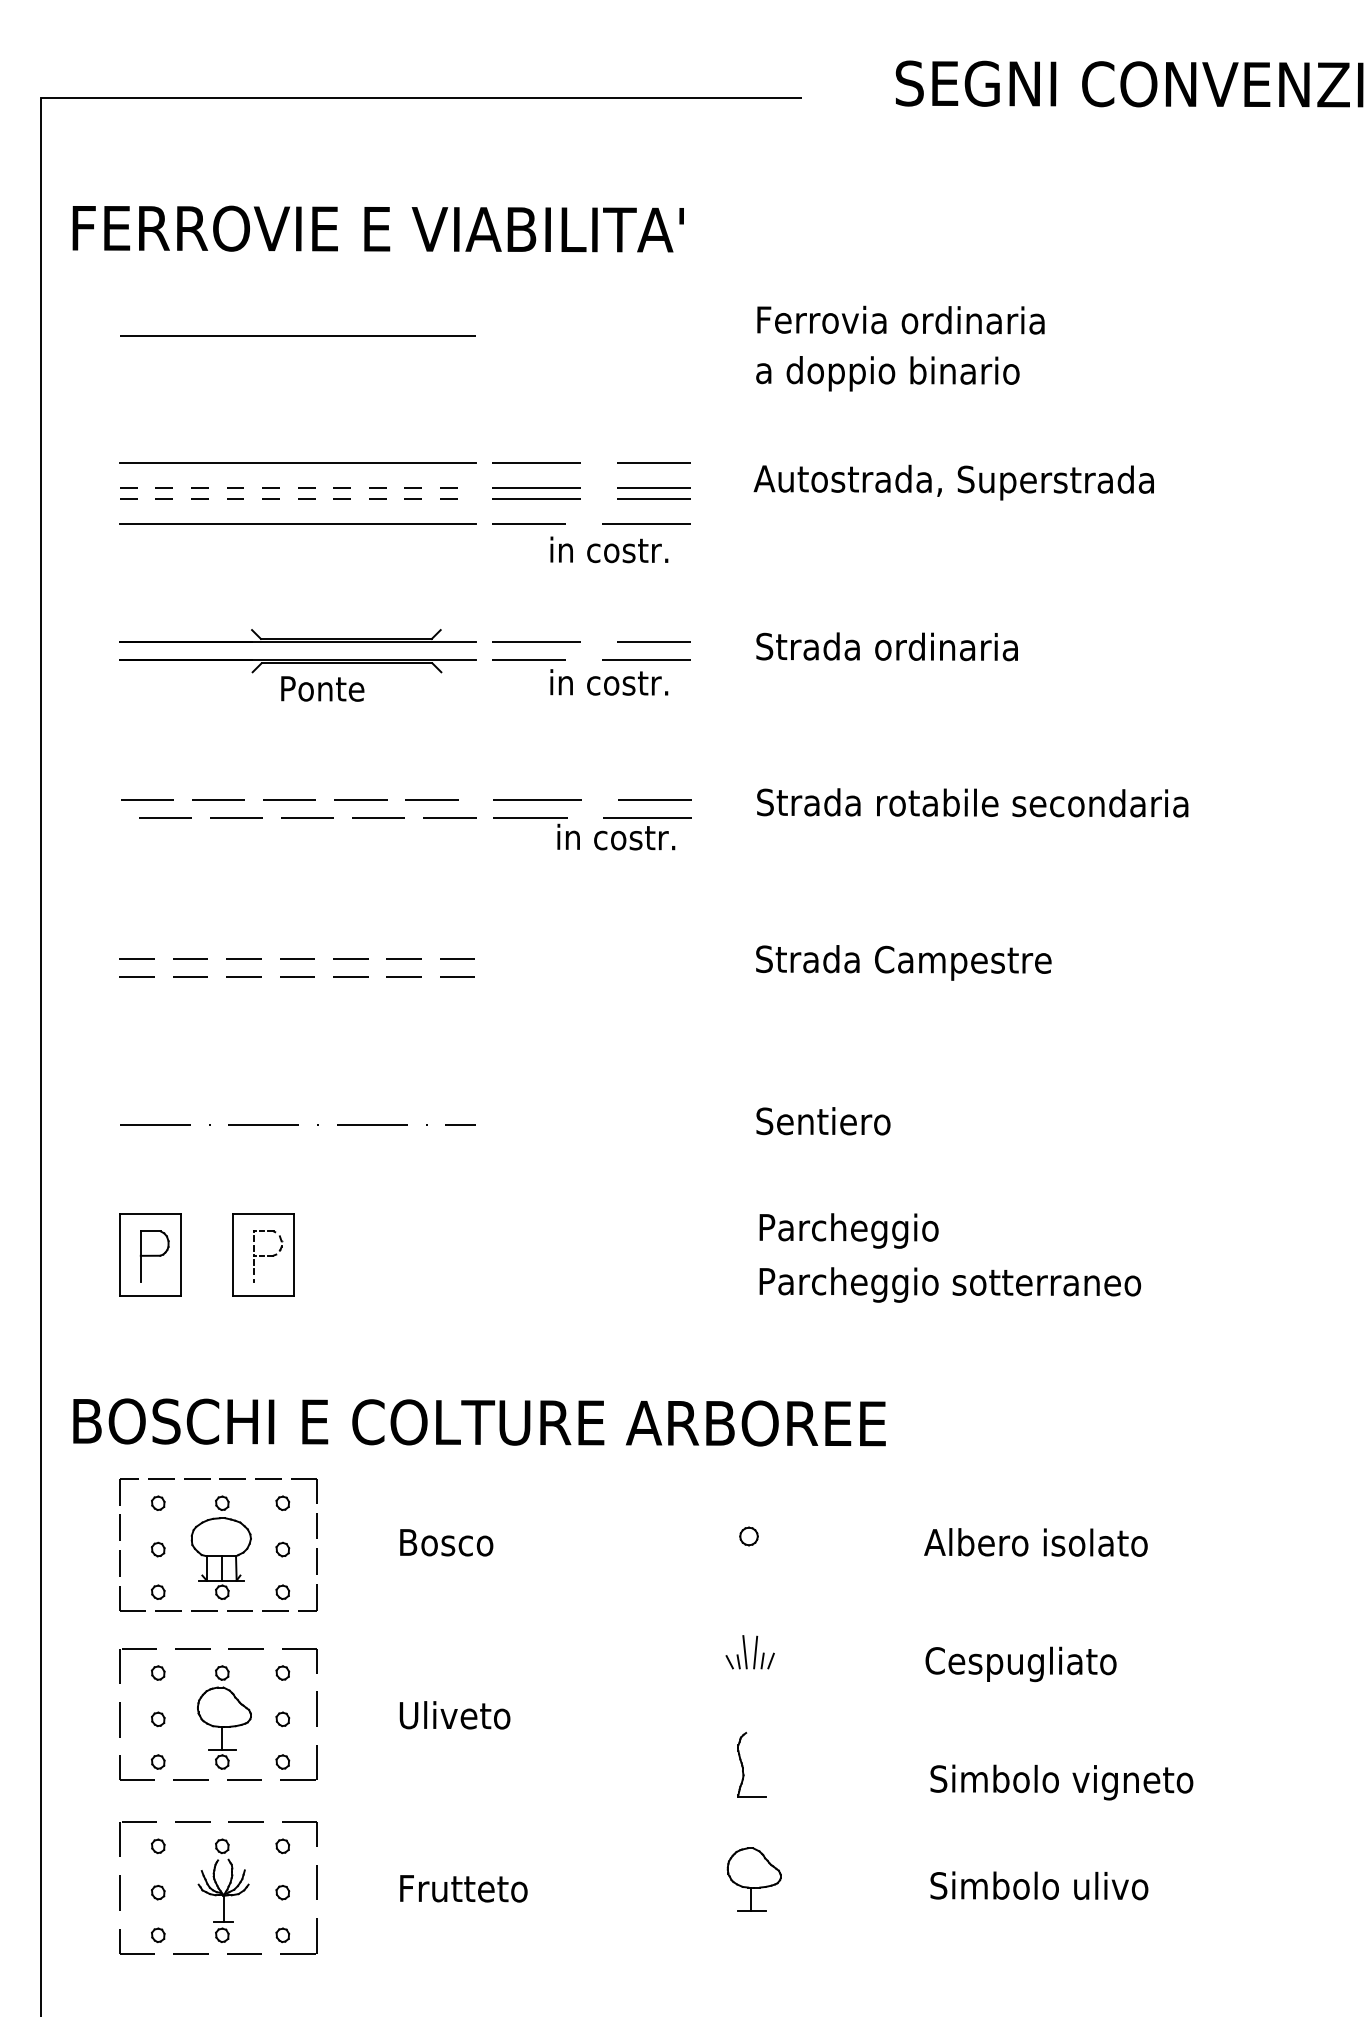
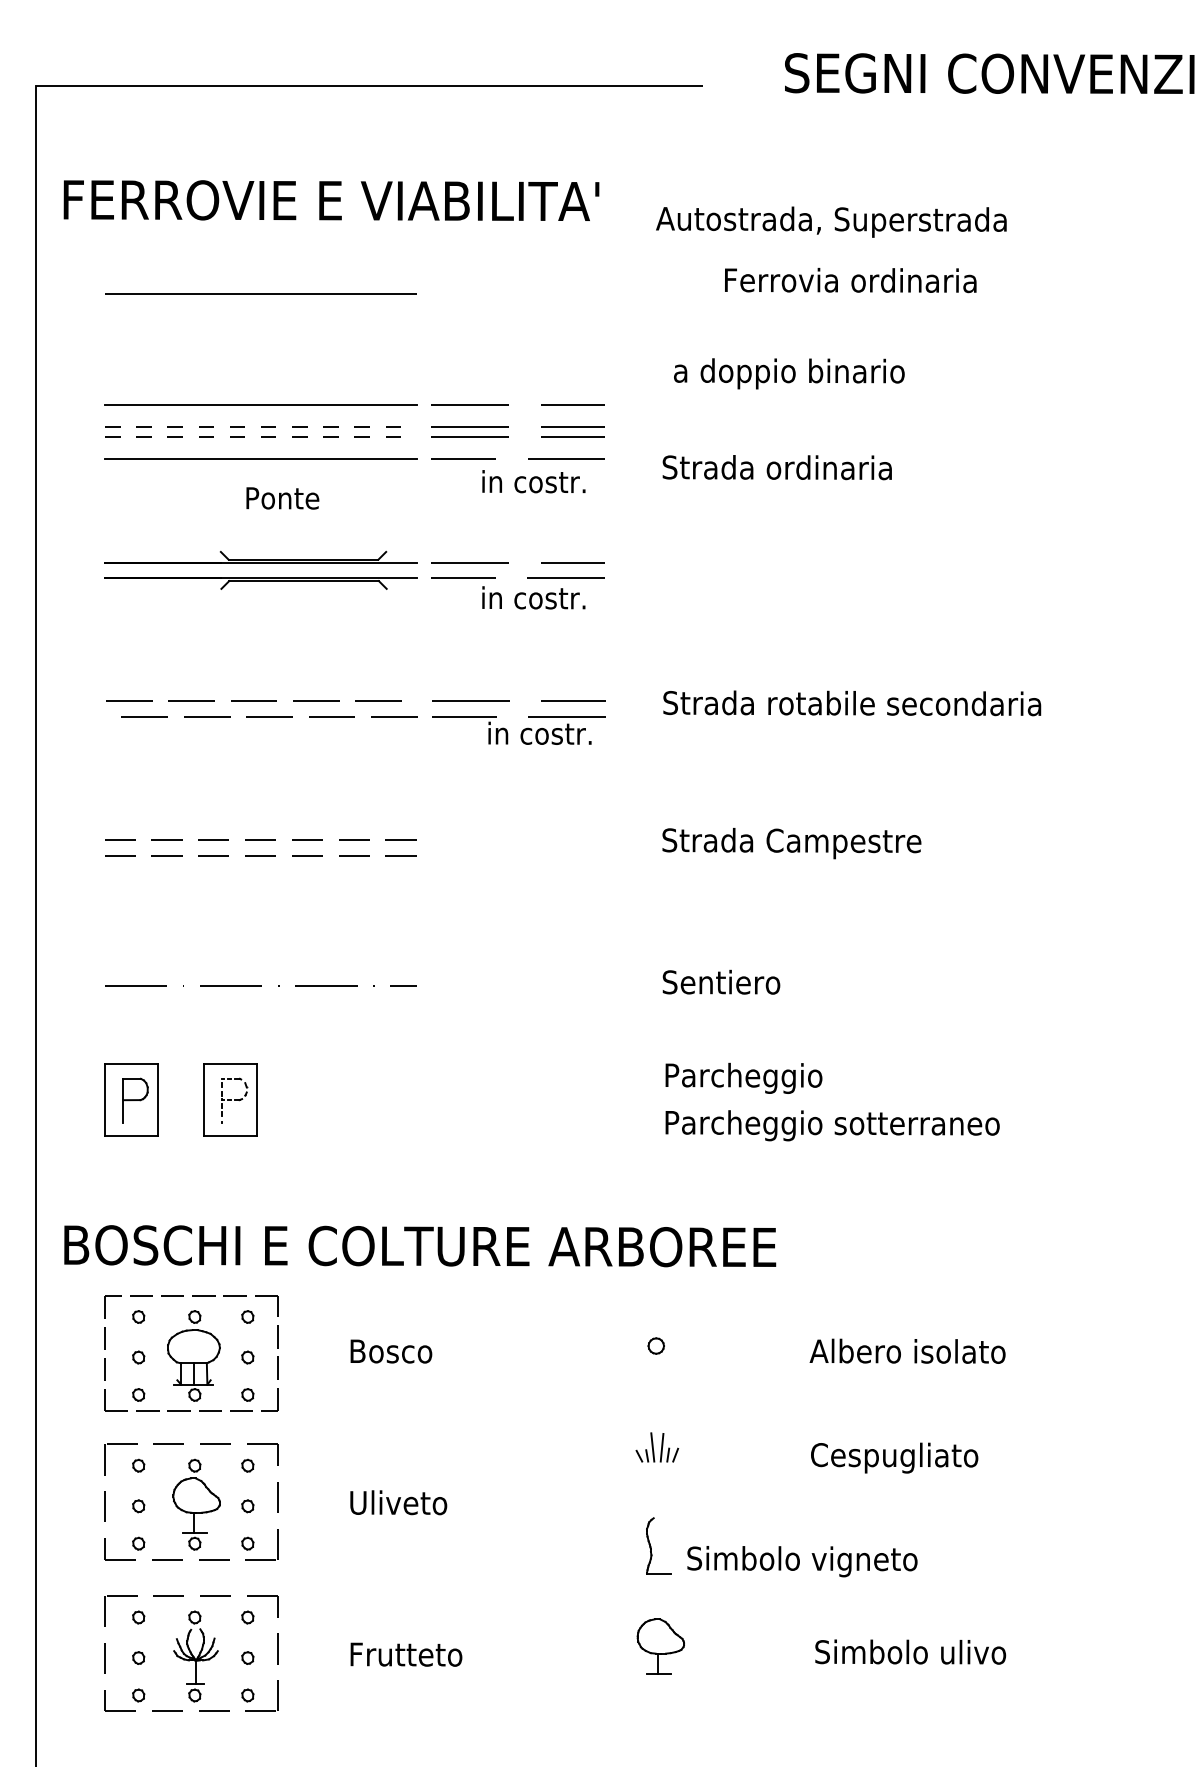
text: (900, 319) -> (850, 279), moved
text: (887, 373) -> (788, 373), moved
text: (953, 482) -> (831, 222), moved
text: (886, 646) -> (776, 467), moved
text: (322, 688) -> (282, 498), moved
text: (1061, 1782) -> (802, 1561), moved

